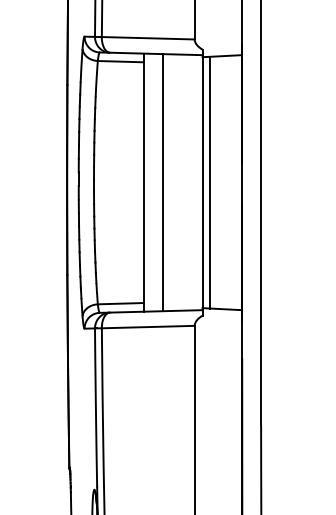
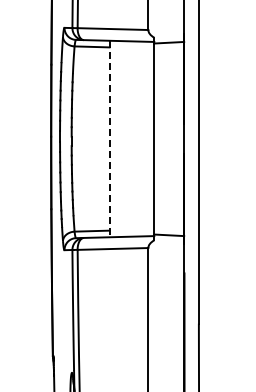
line: (163, 181) -> (124, 138), removed
line: (210, 181) -> (160, 138), removed
line: (143, 183) -> (109, 139), solid -> dashed

